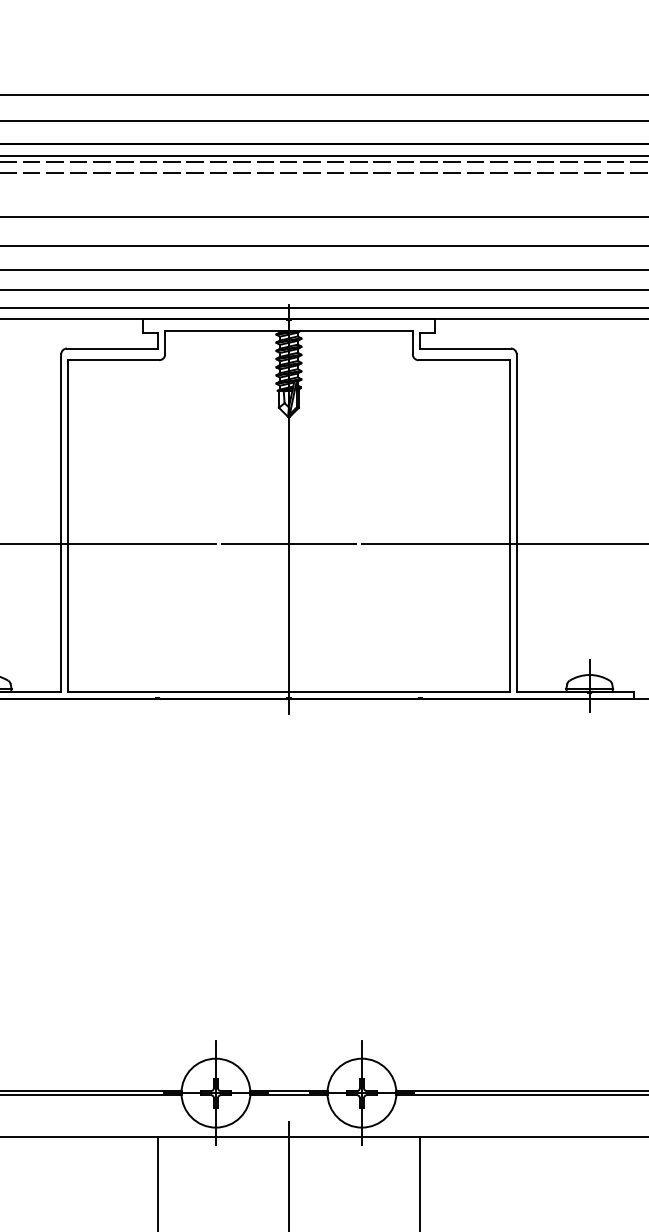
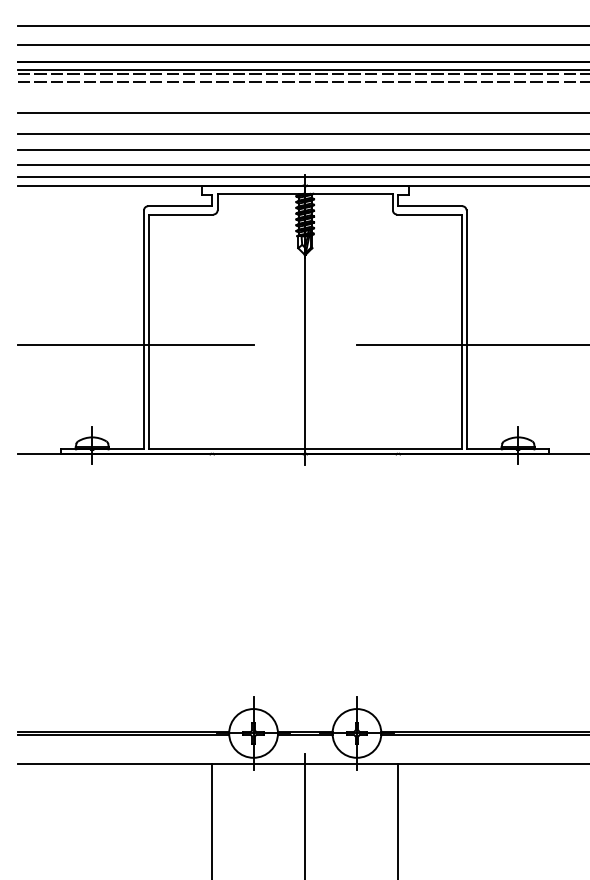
line: (287, 543) -> (304, 344), removed

